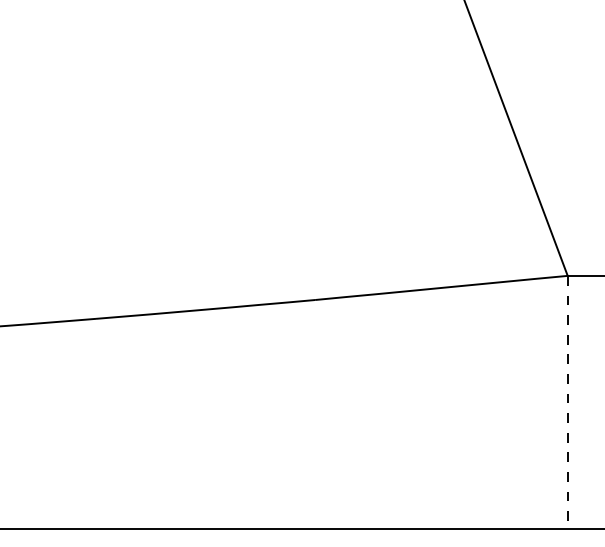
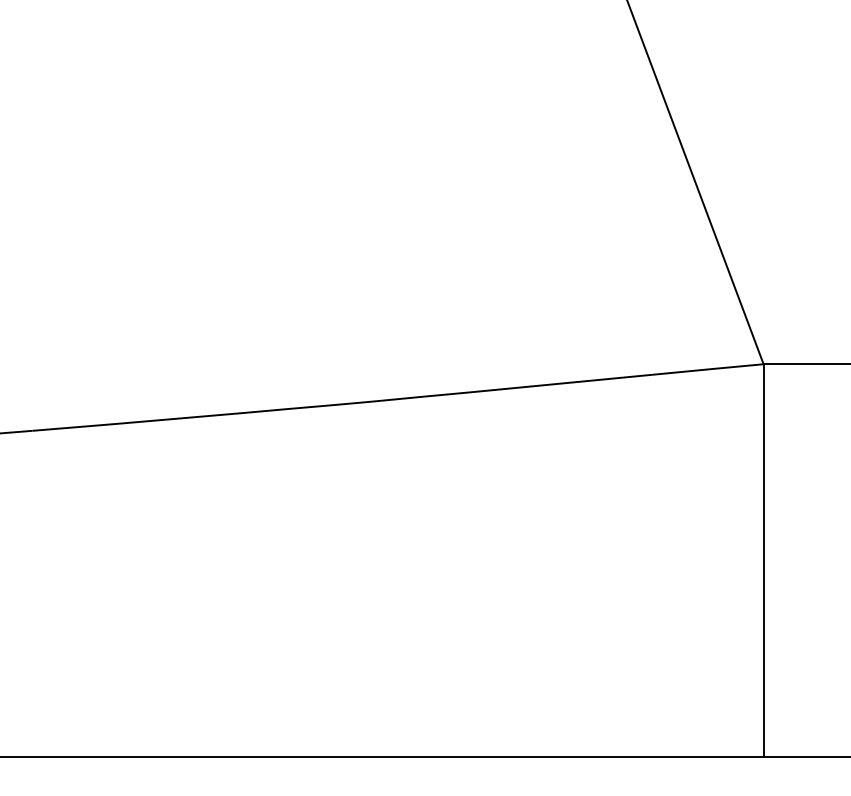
line: (567, 402) -> (763, 560), dashed -> solid

